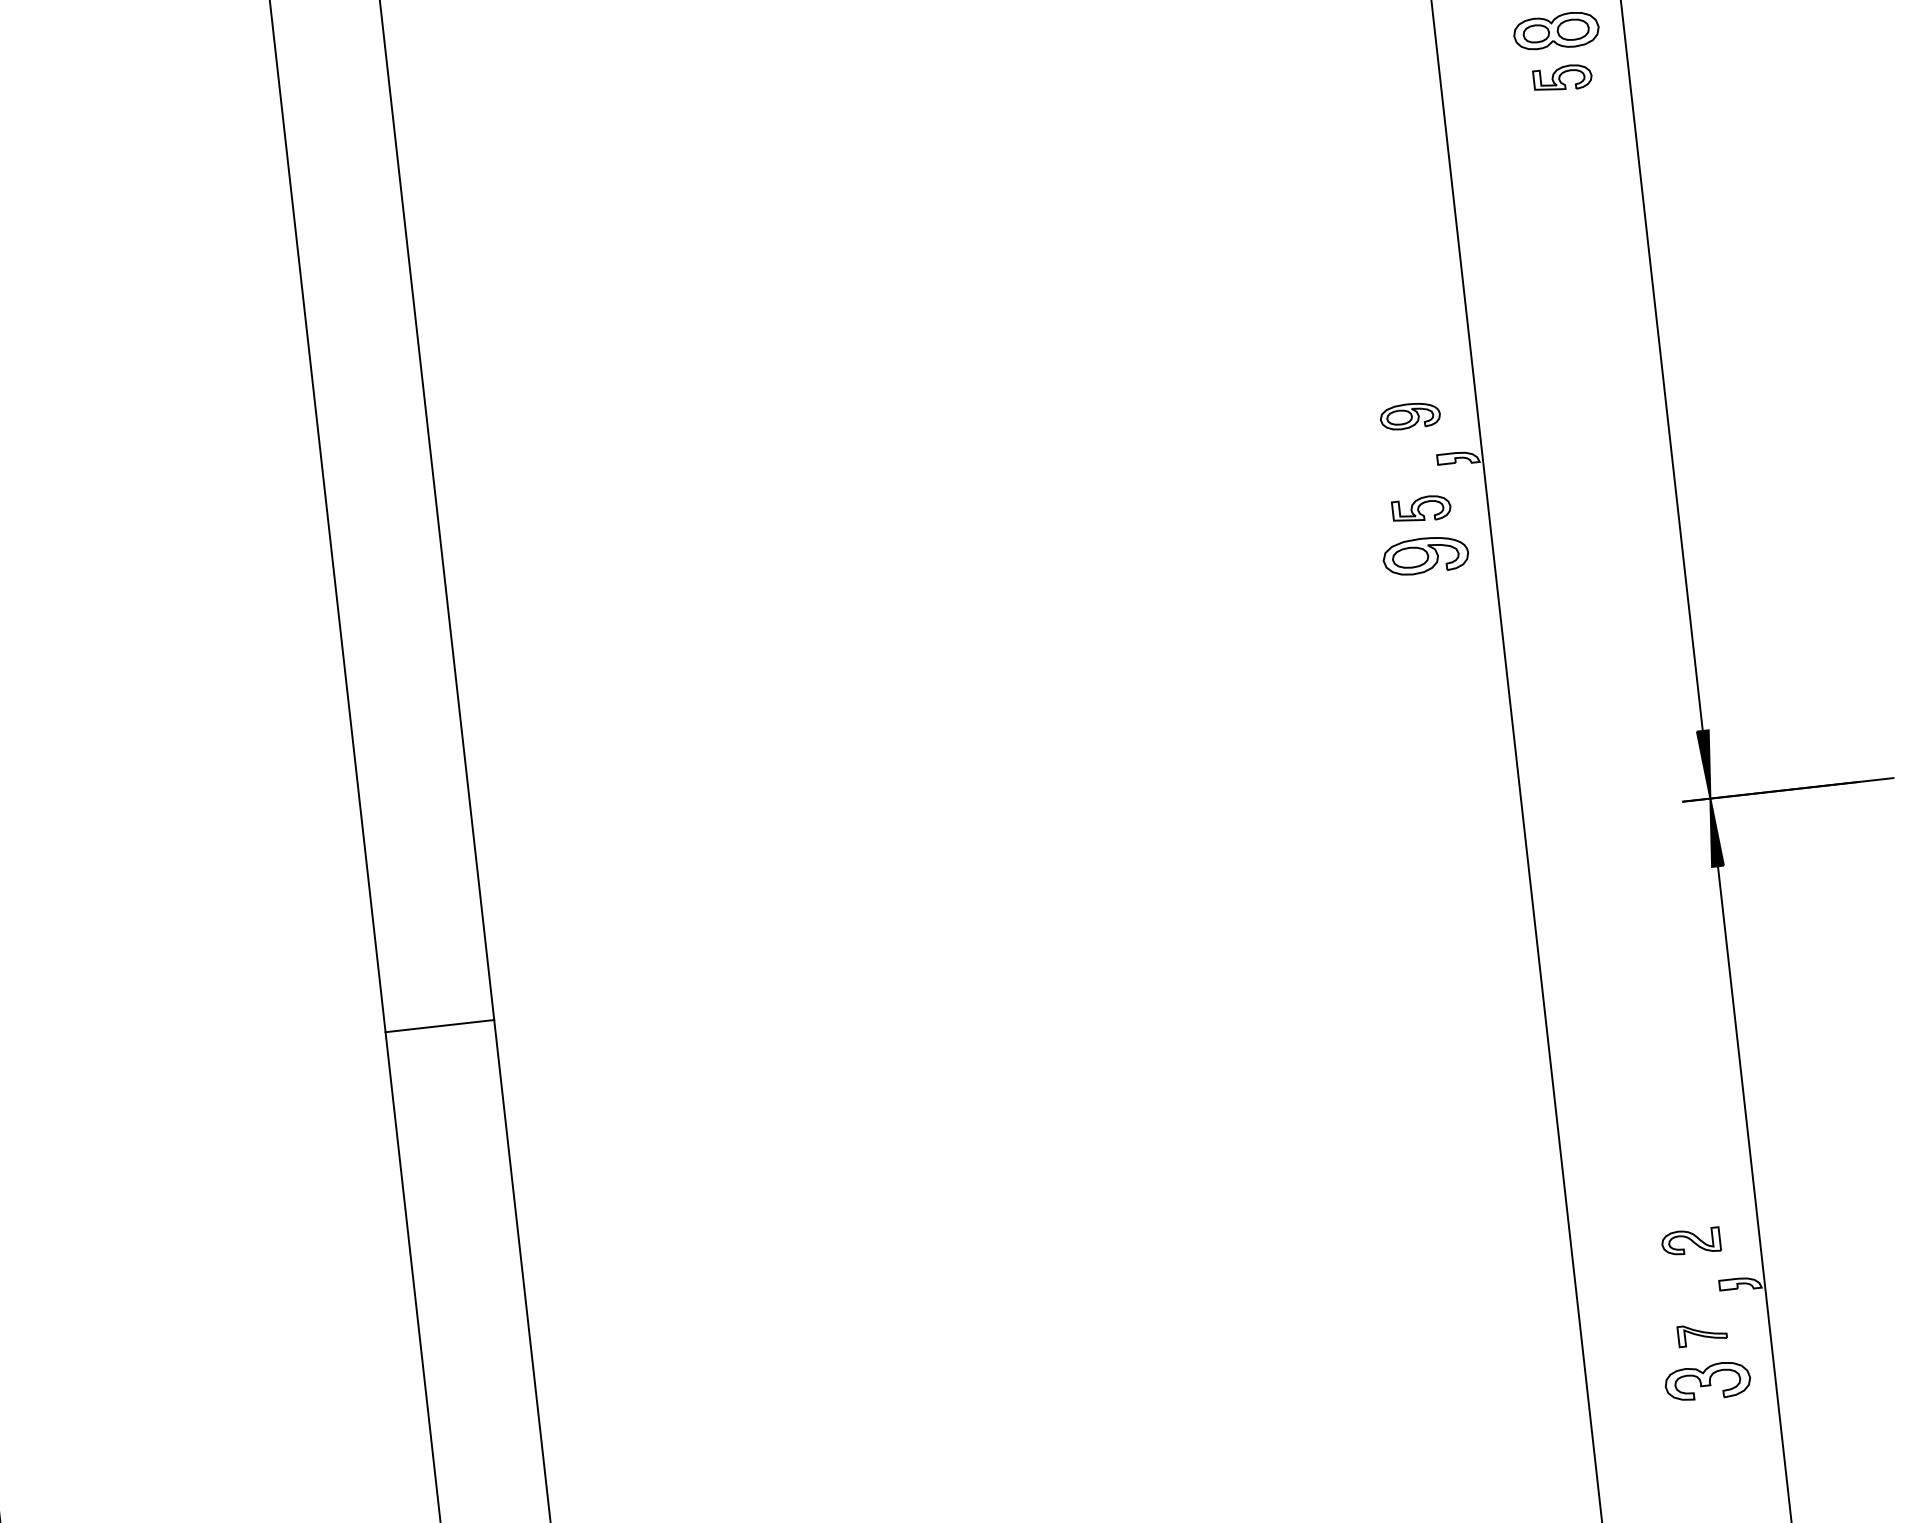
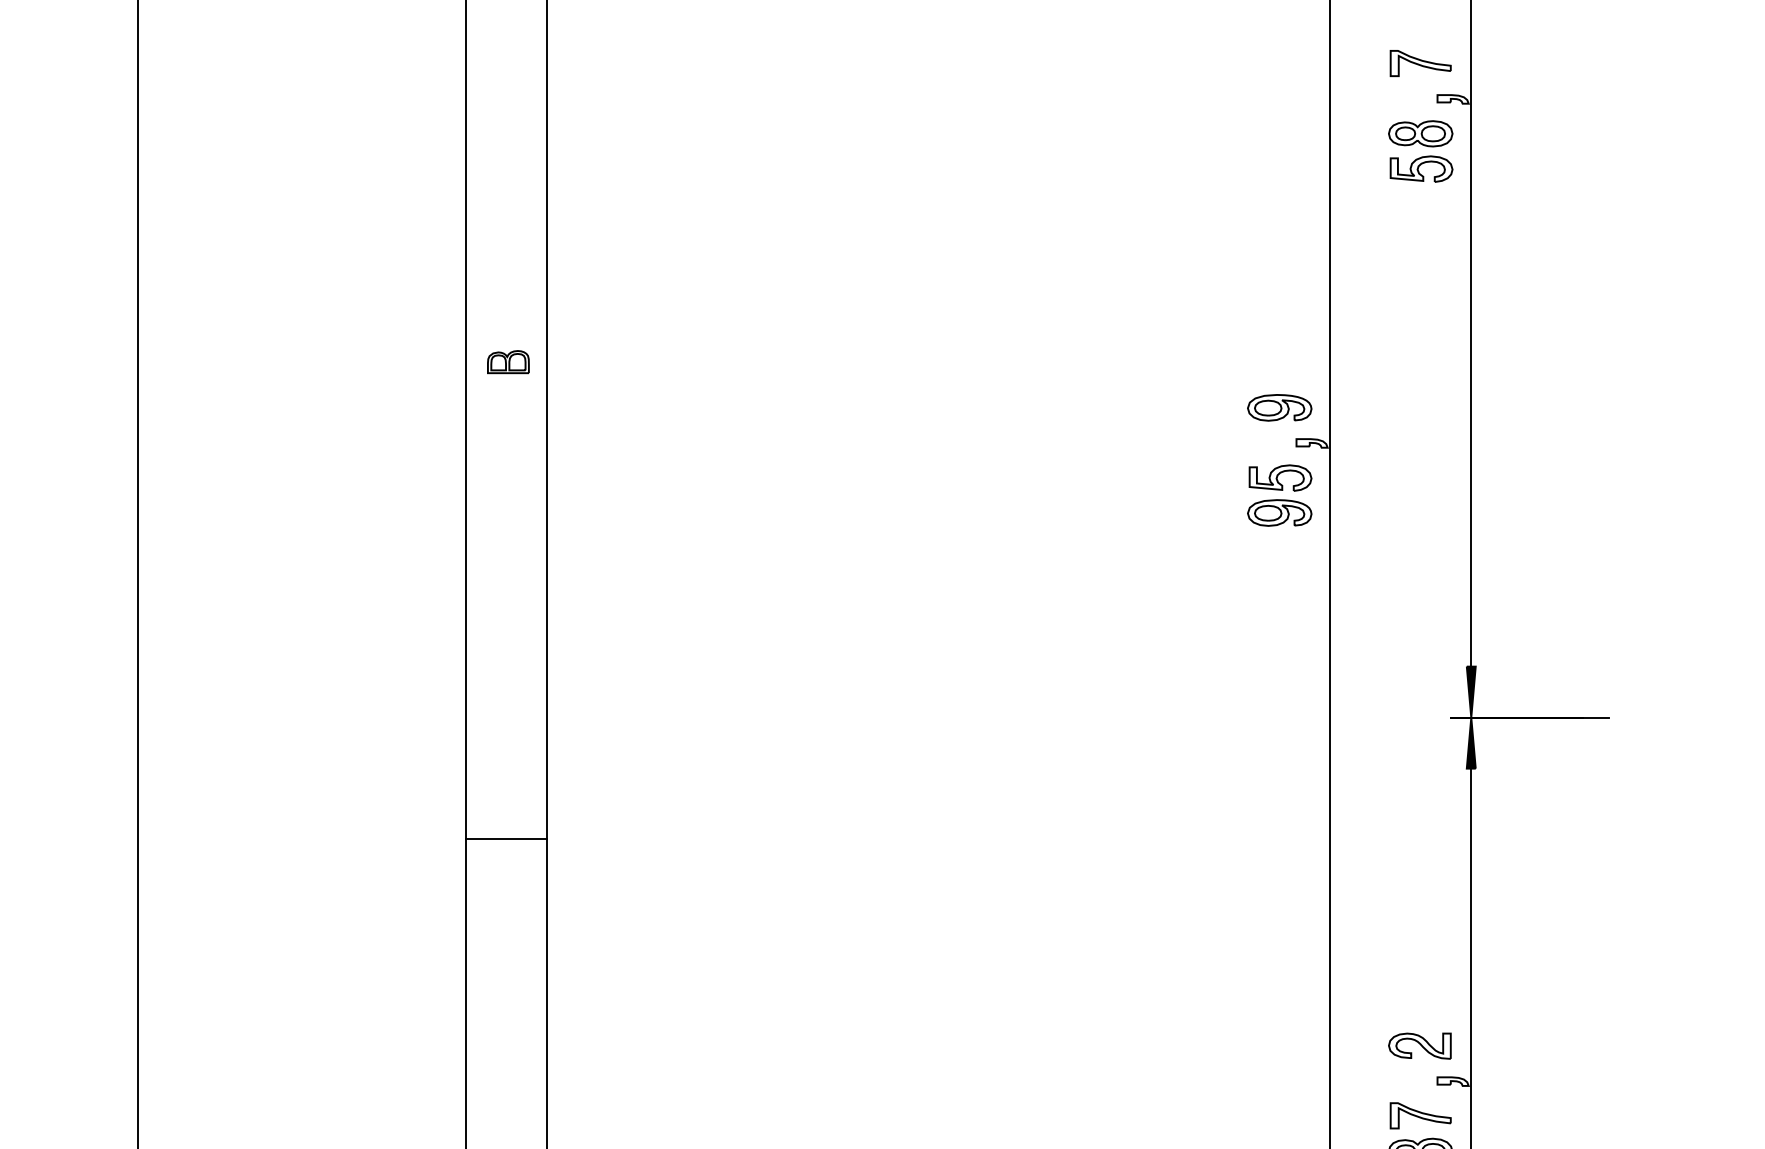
part: (1562, 77) -> (1421, 168), size x1.43
part: (1409, 415) -> (1279, 407), size x1.43
part: (380, 470) -> (508, 362), added
part: (1421, 508) -> (1280, 477), size x1.43
line: (439, 1025) -> (506, 838), moved
part: (1690, 1241) -> (1419, 1045), size x1.43
part: (1702, 1334) -> (1420, 1115), size x1.67

